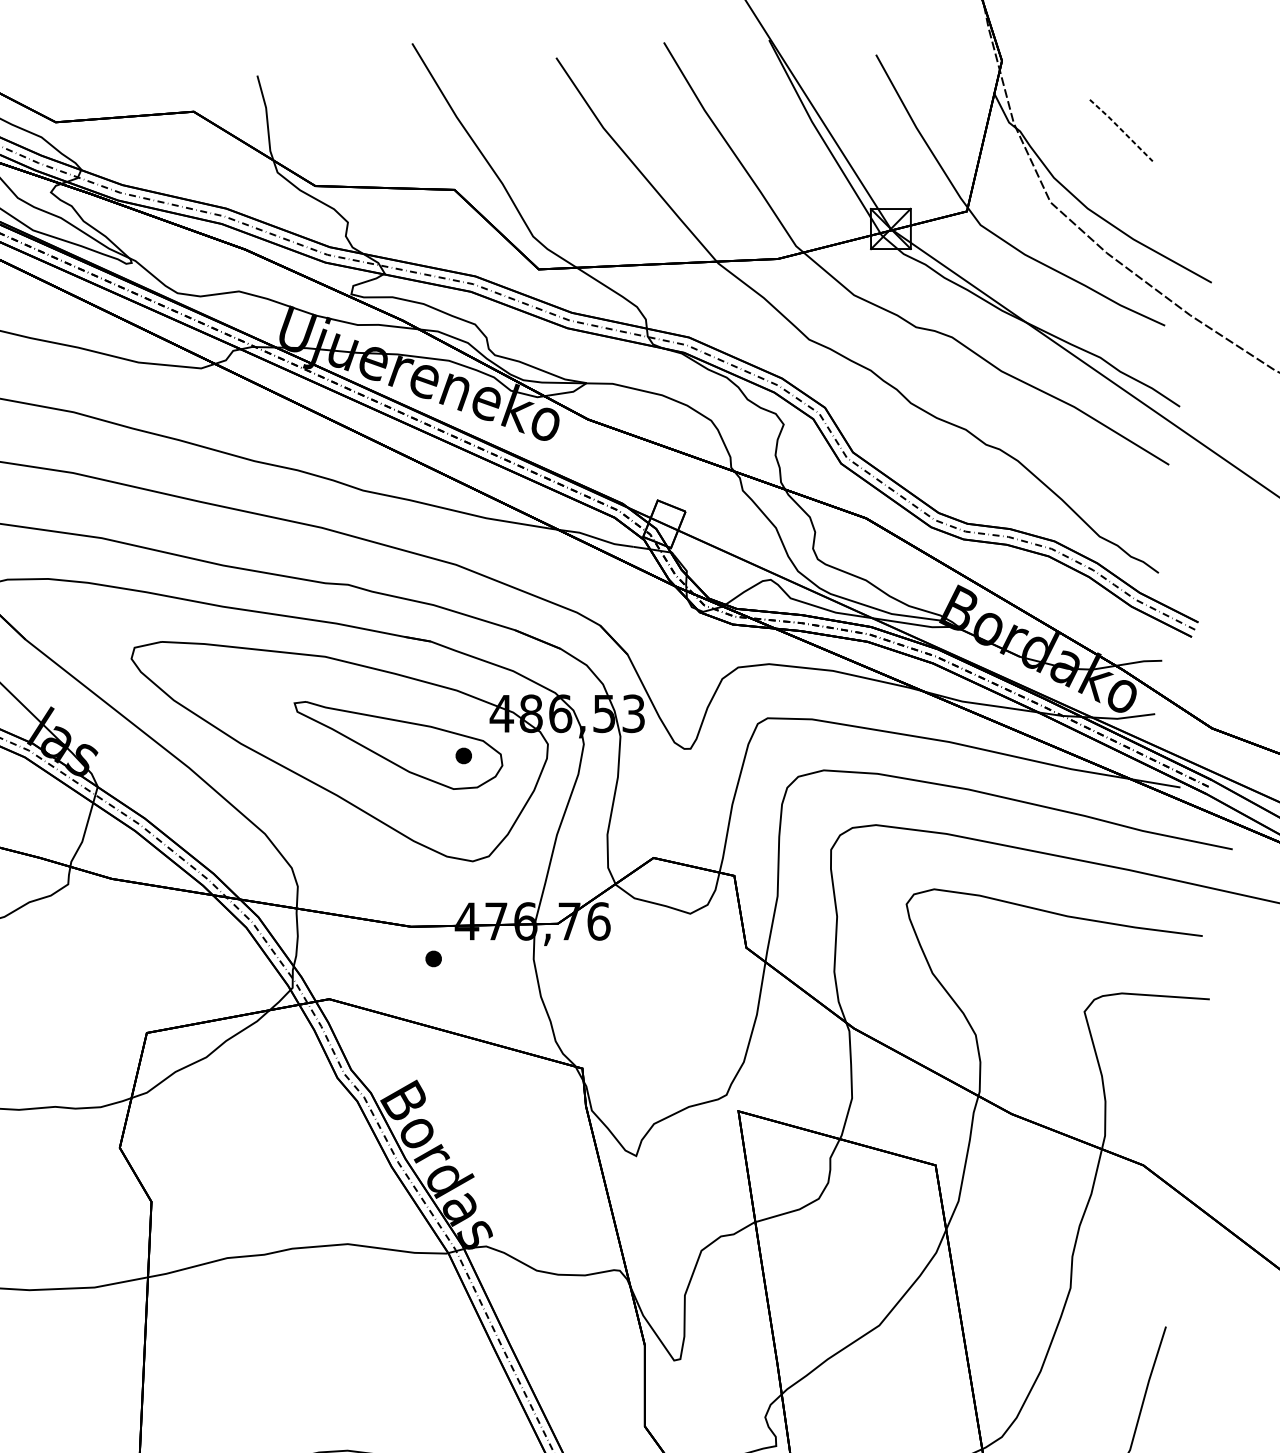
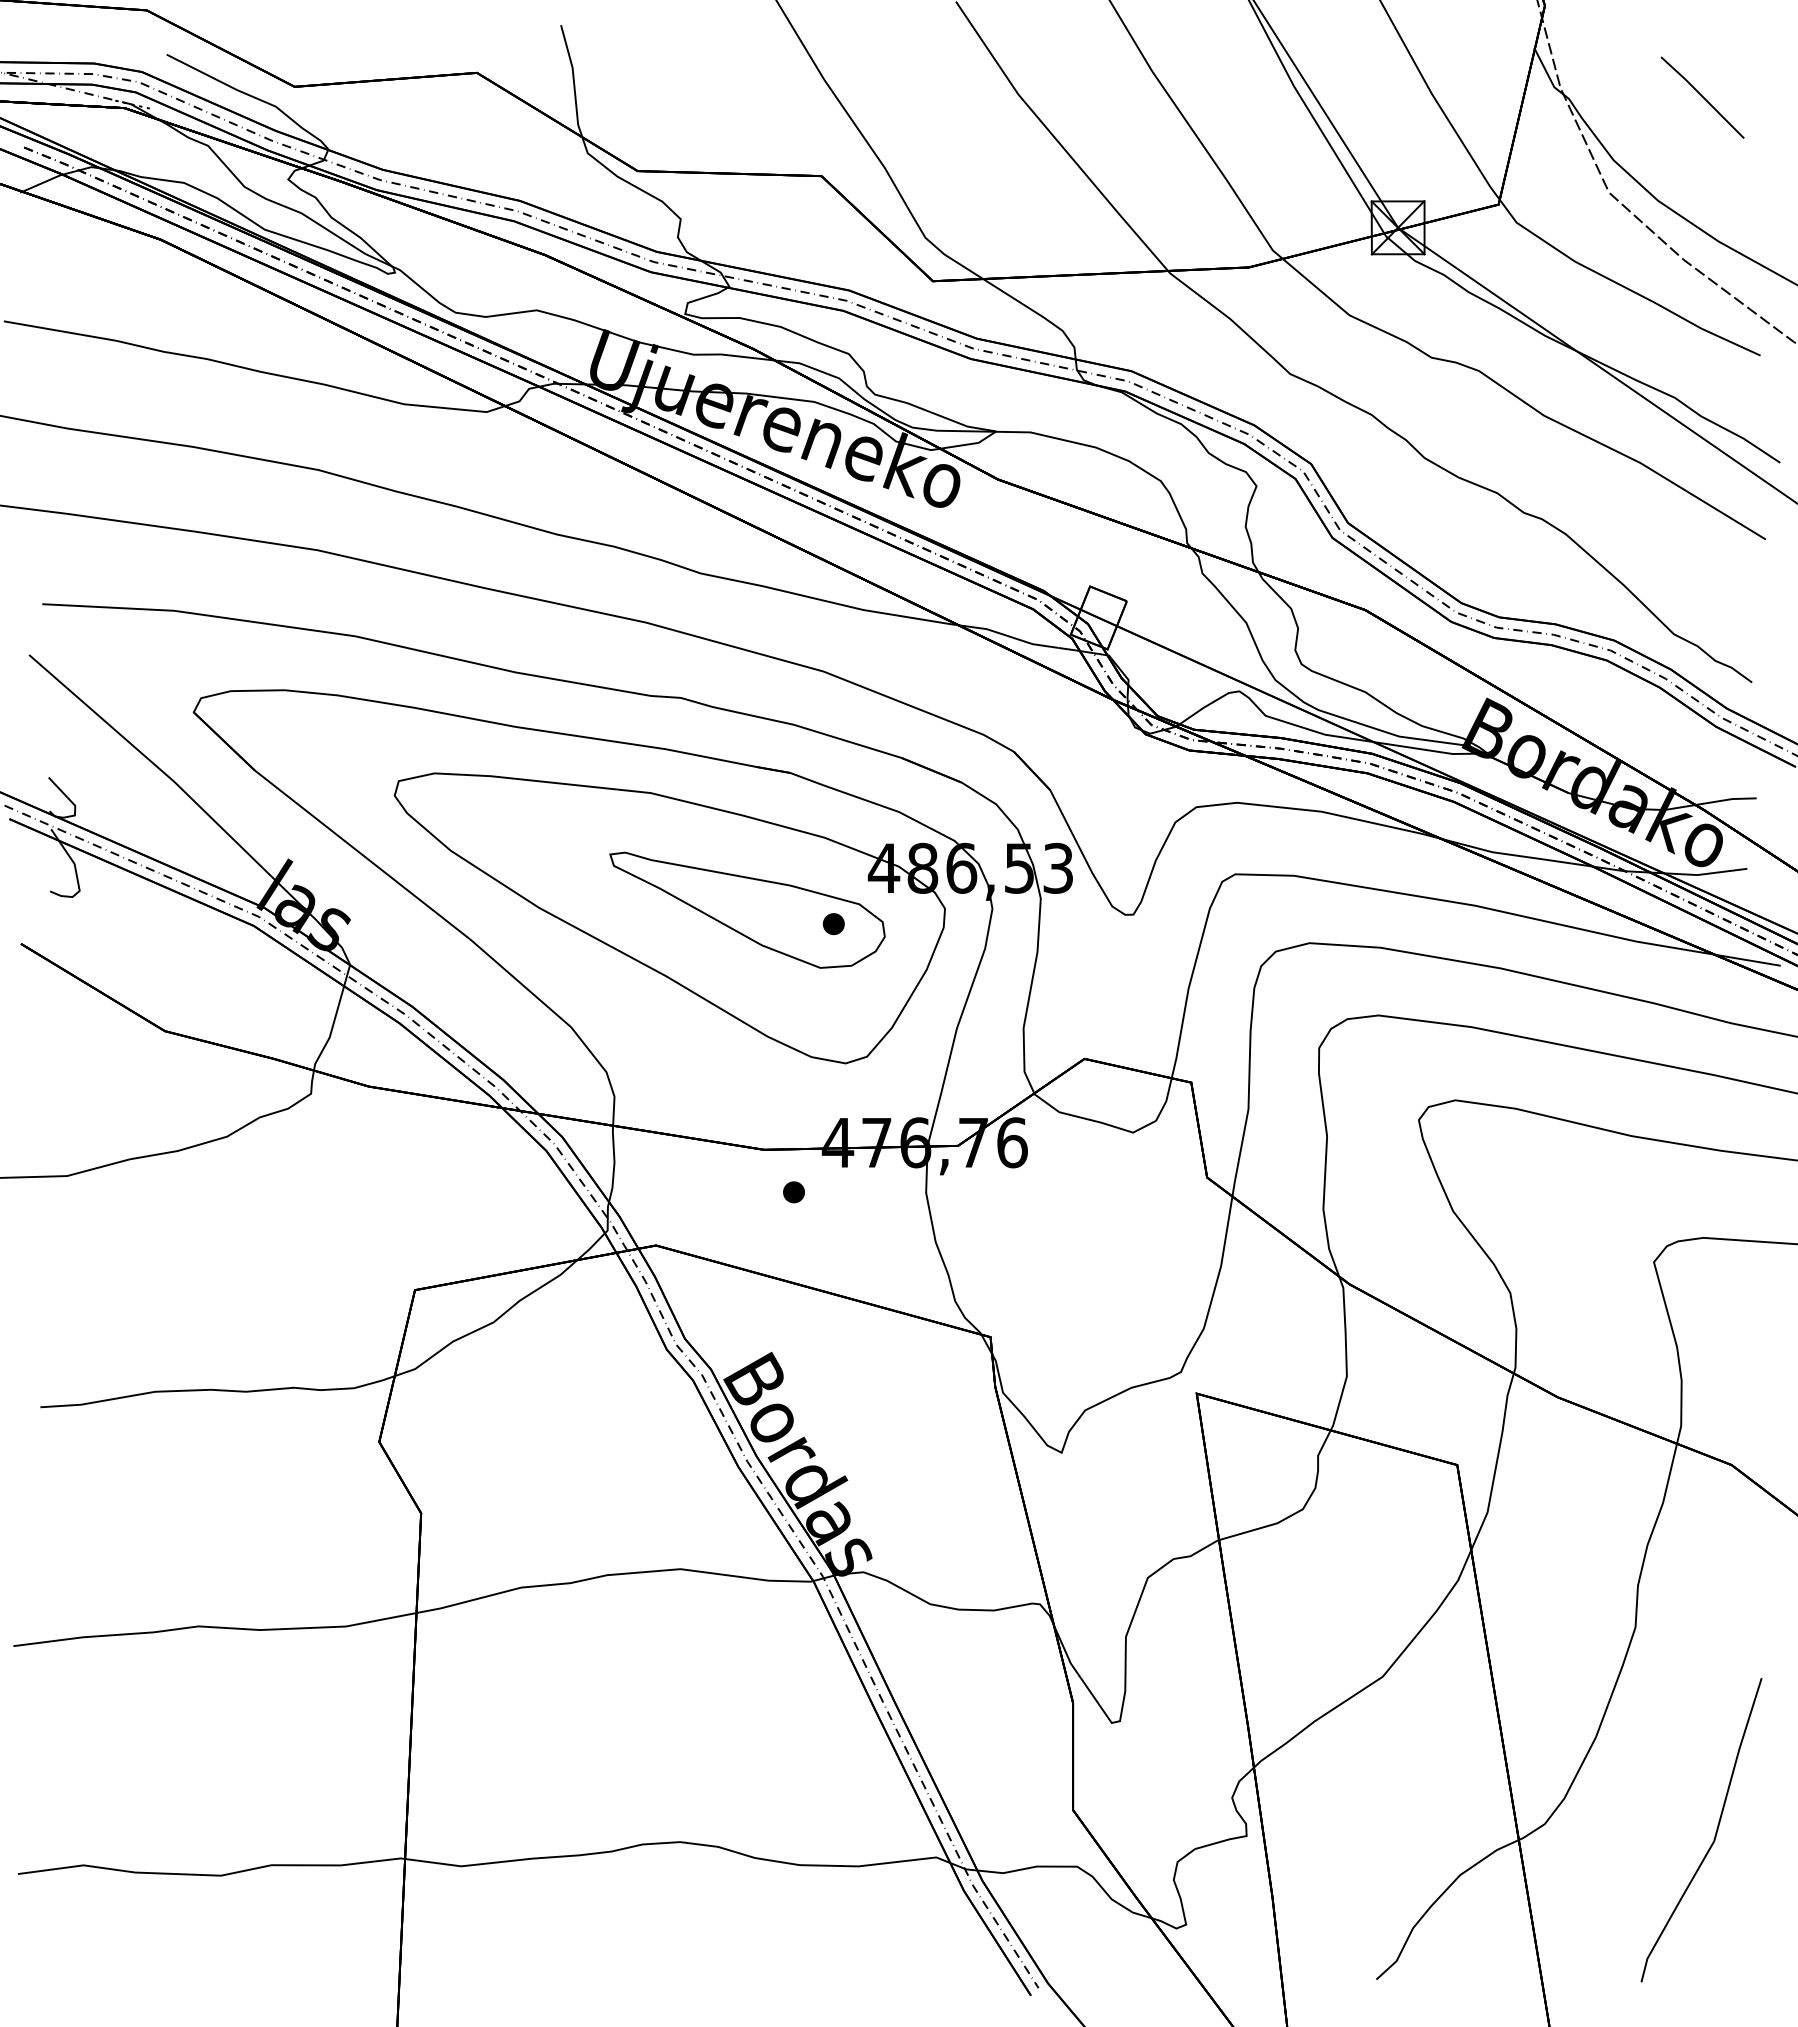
line: (1121, 130) -> (1703, 97), dashed -> solid

